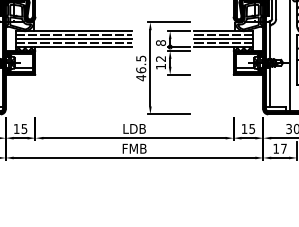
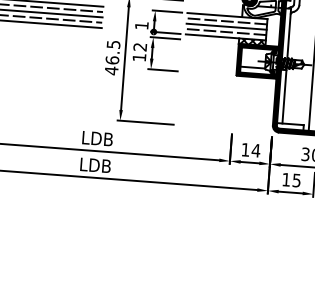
text: (161, 42) -> (142, 24), 8 -> 1
text: (252, 129) -> (256, 151), 15 -> 14
text: (134, 148) -> (95, 165), FMB -> LDB
text: (283, 148) -> (296, 180), 17 -> 15

